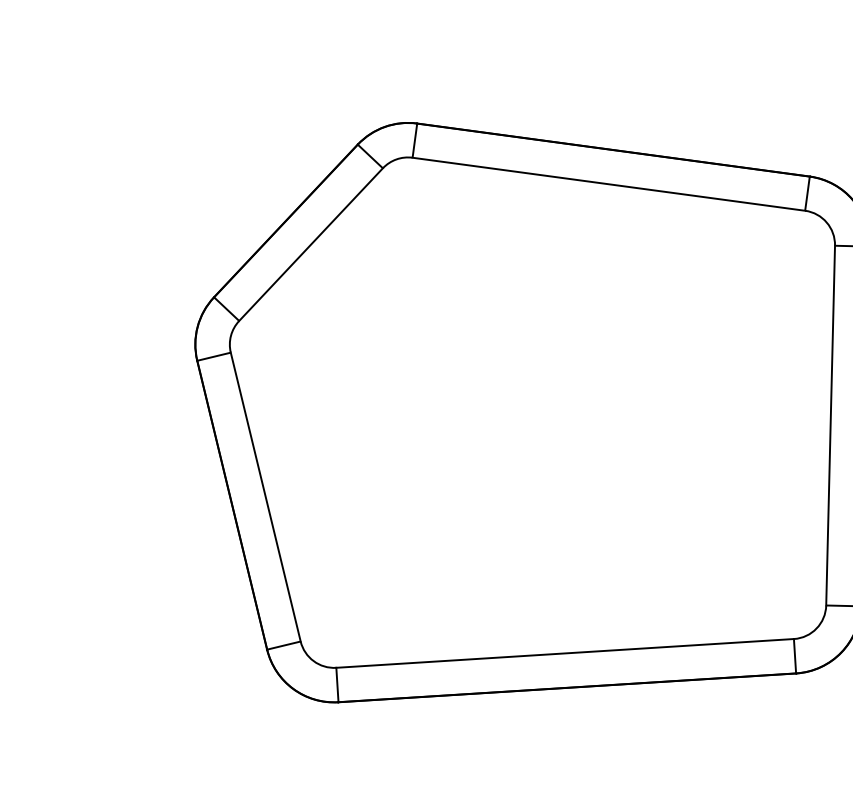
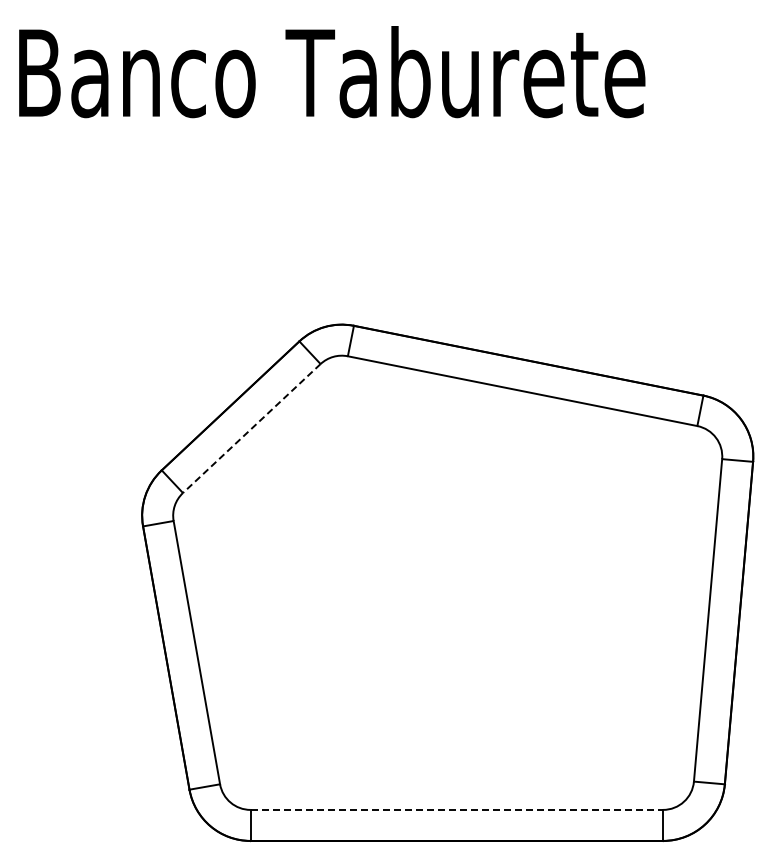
line: (310, 244) -> (251, 428), solid -> dashed
line: (565, 652) -> (457, 809), solid -> dashed

